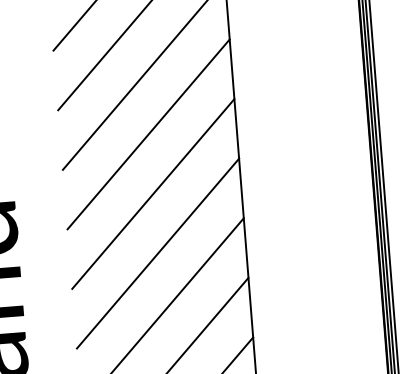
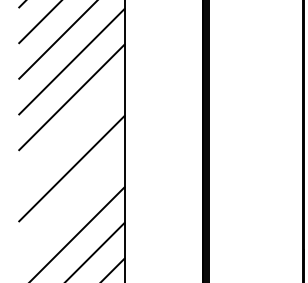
line: (147, 133) -> (71, 132), removed
line: (157, 253) -> (71, 204), removed

